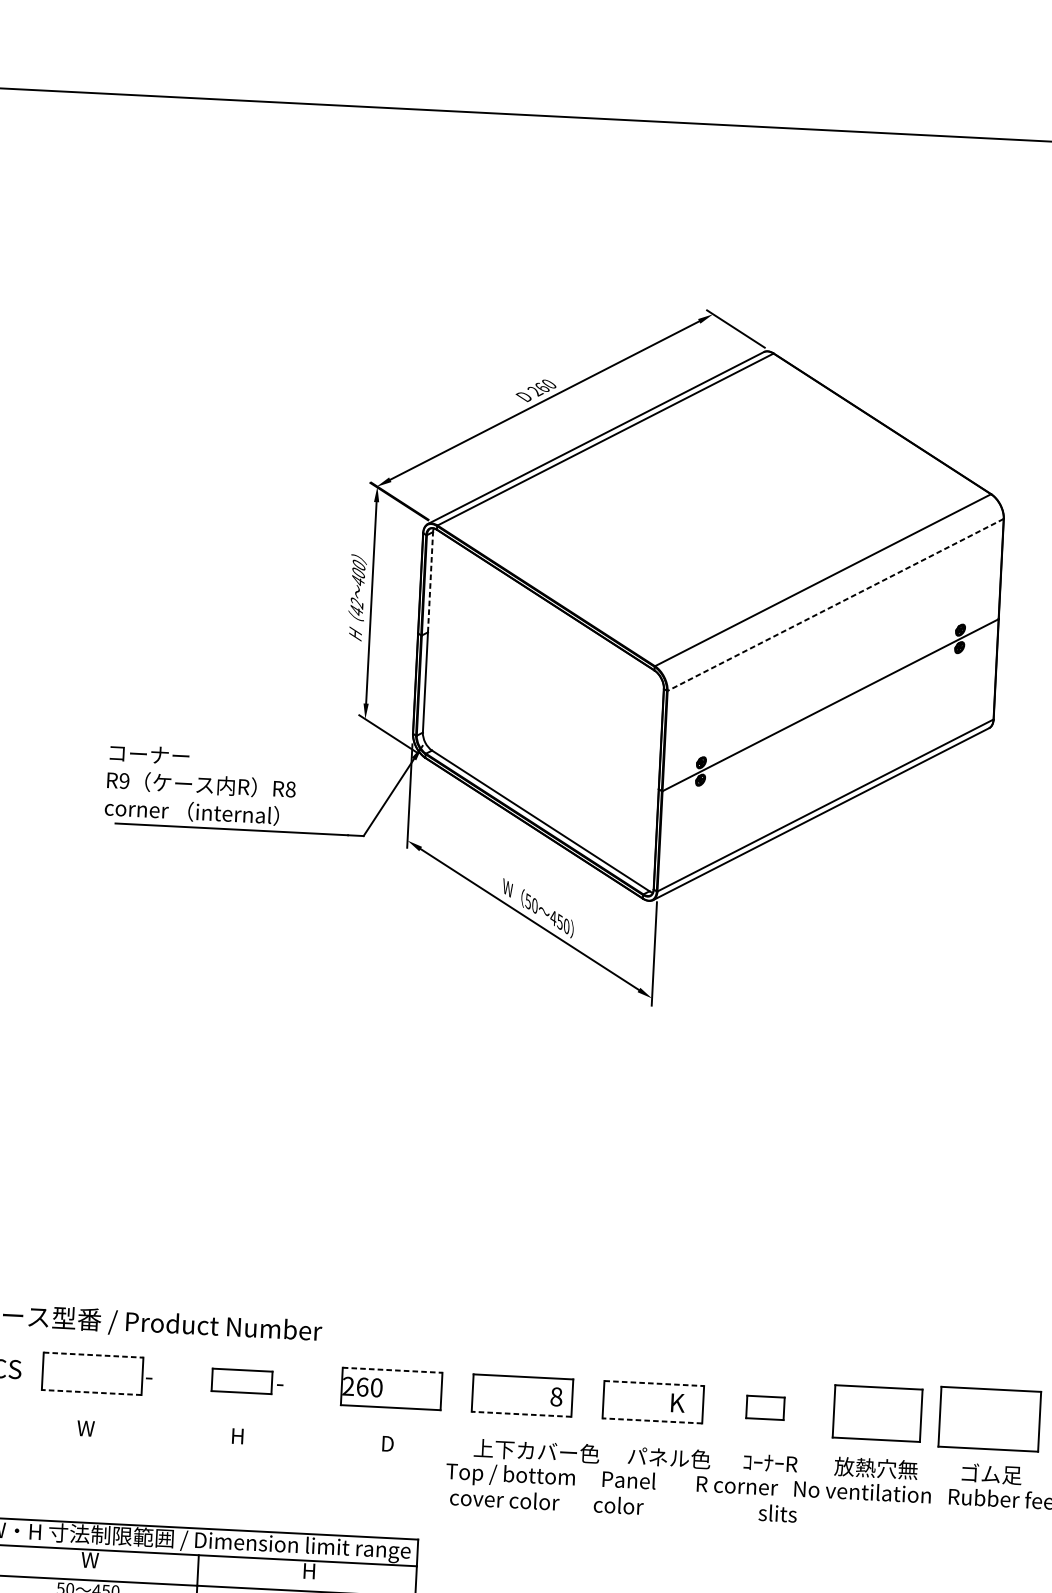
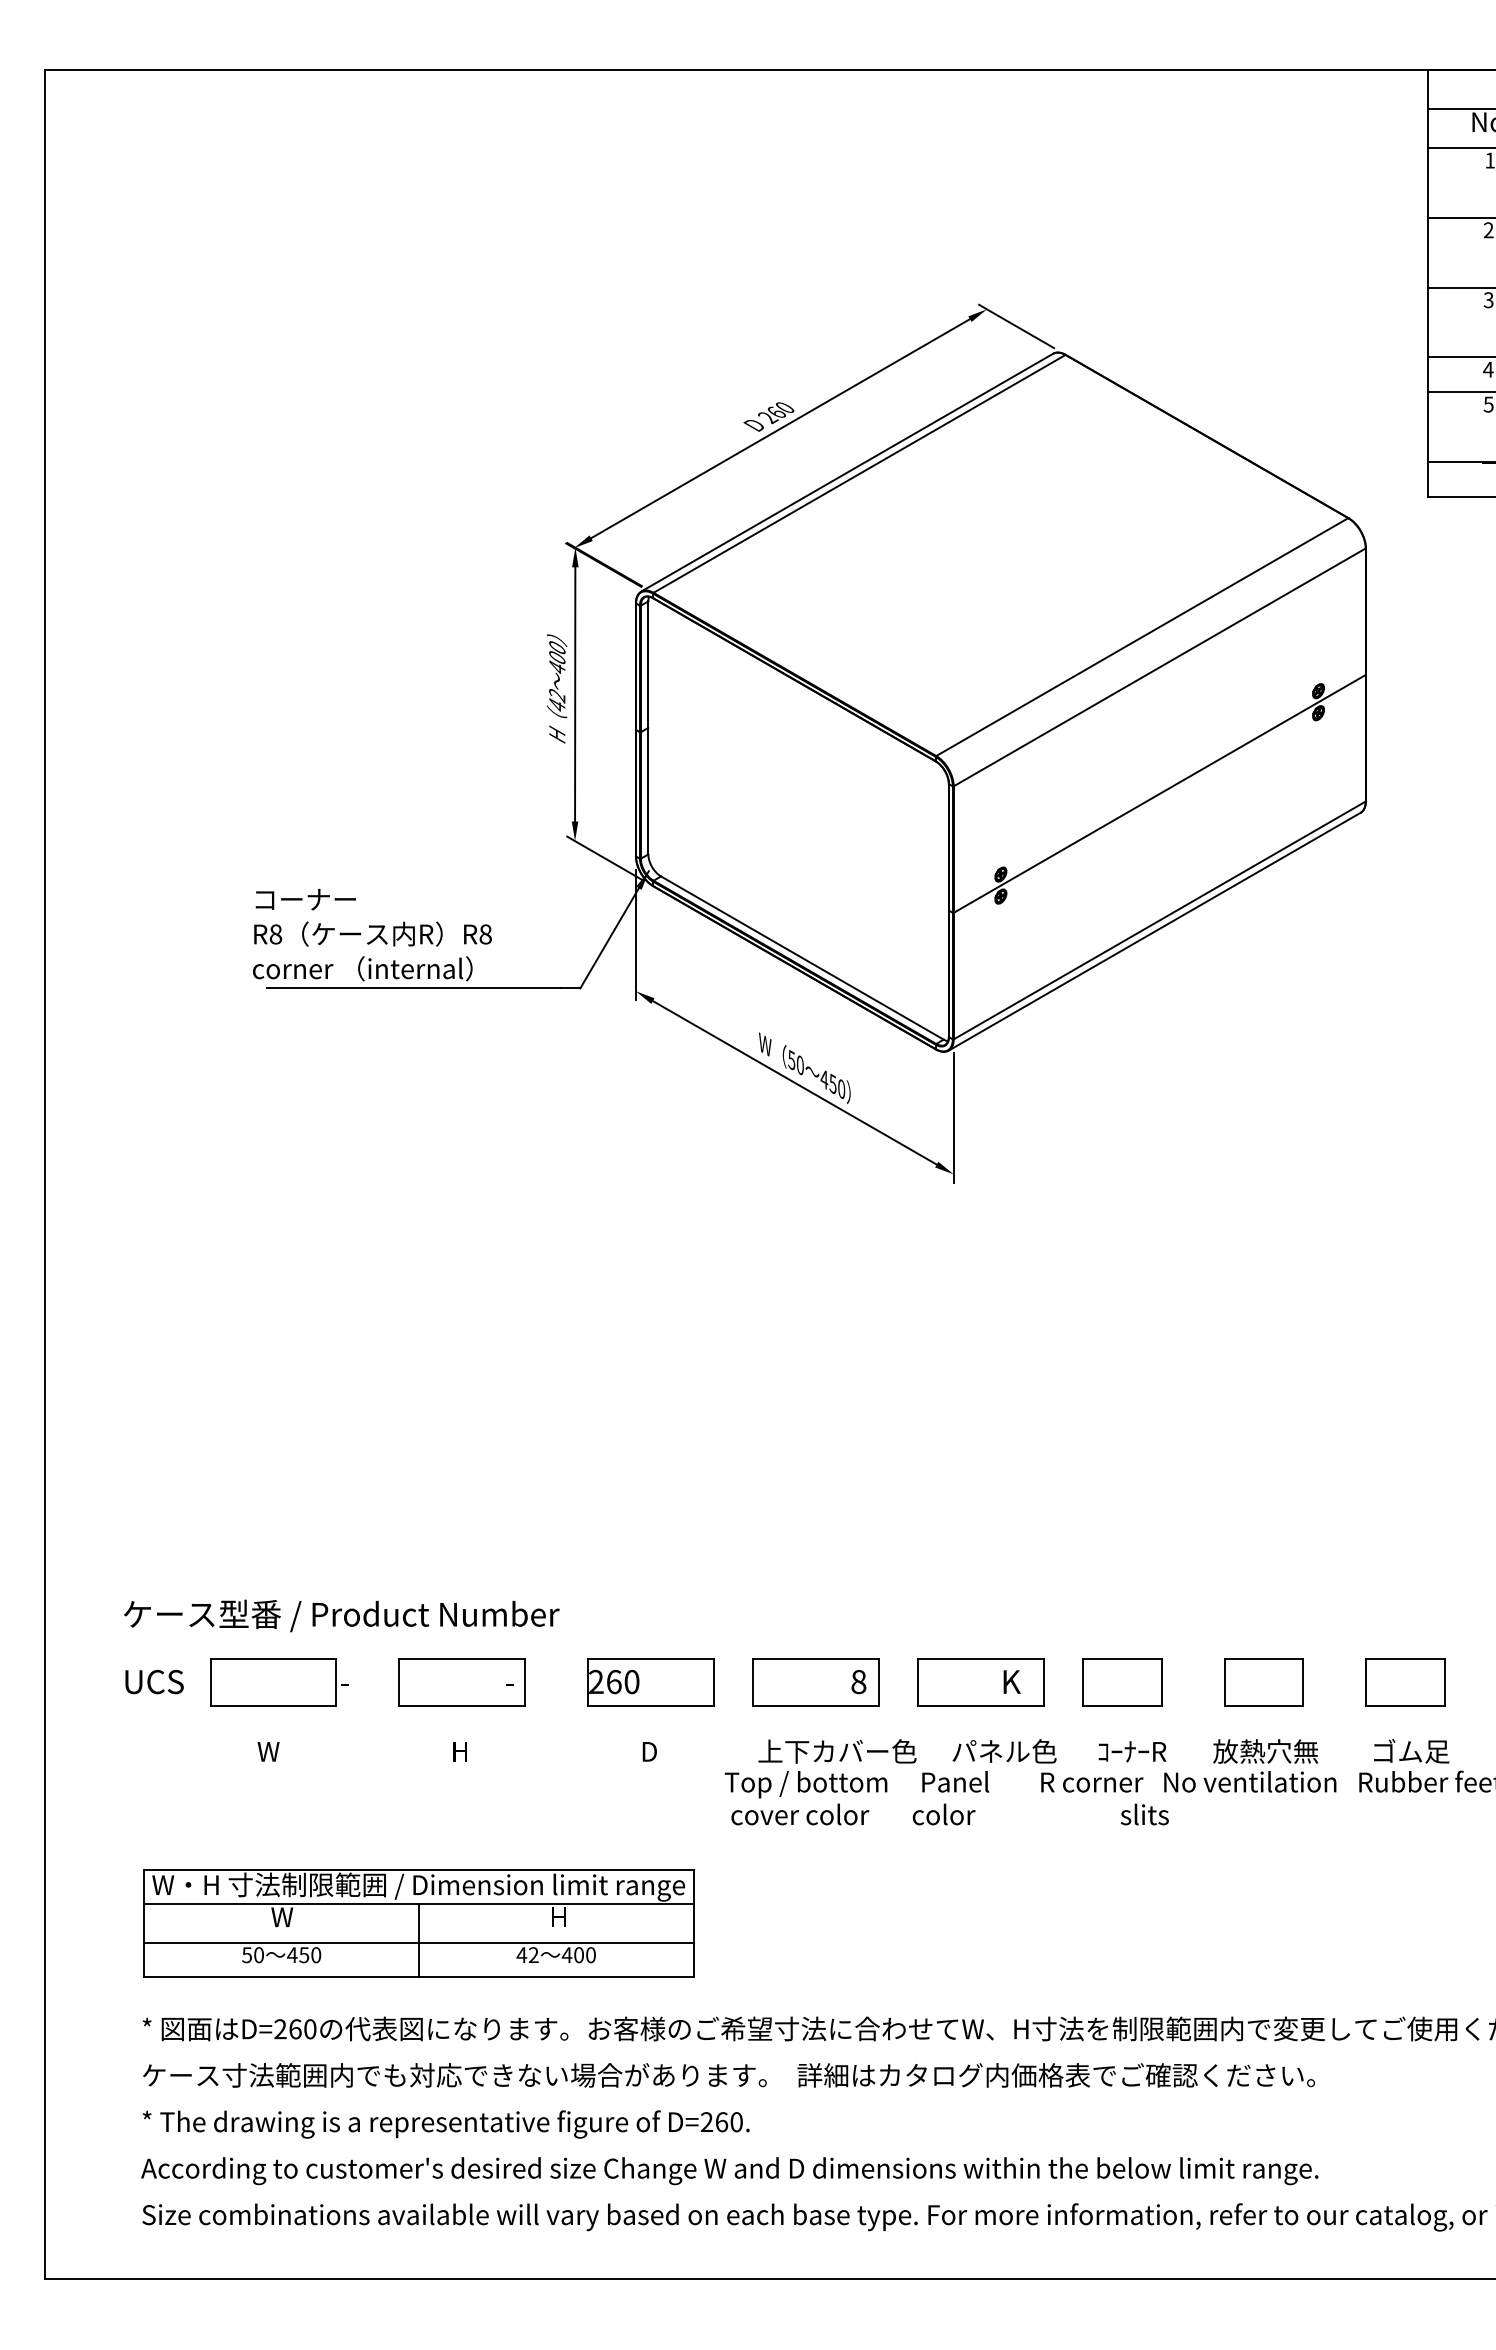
line: (430, 582) -> (648, 664), dashed -> solid
line: (835, 605) -> (1159, 667), dashed -> solid
text: (124, 781) -> (275, 934), R9 -> R8
line: (93, 1354) -> (273, 1658), dashed -> solid
line: (392, 1369) -> (650, 1658), dashed -> solid
part: (241, 1381) -> (461, 1682), size x1.67
line: (654, 1383) -> (981, 1658), dashed -> solid
line: (91, 1392) -> (273, 1706), dashed -> solid
part: (765, 1407) -> (1122, 1682), size x1.67
part: (877, 1413) -> (1263, 1682), size x0.71
line: (521, 1414) -> (815, 1706), dashed -> solid
part: (989, 1419) -> (1405, 1682), size x0.62
line: (652, 1421) -> (981, 1706), dashed -> solid

